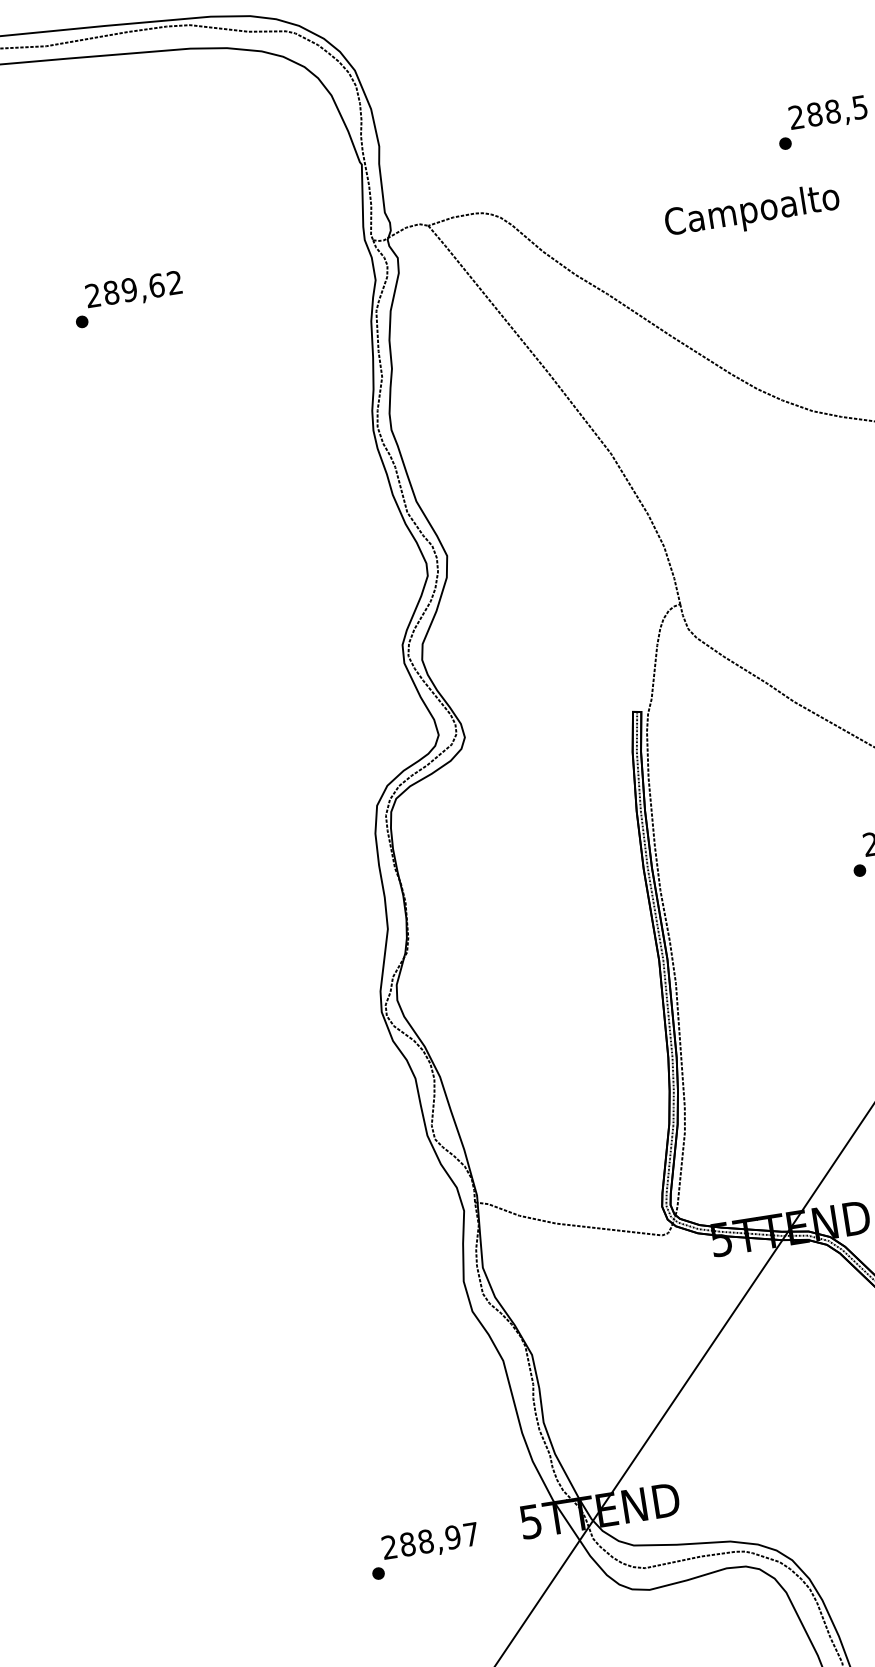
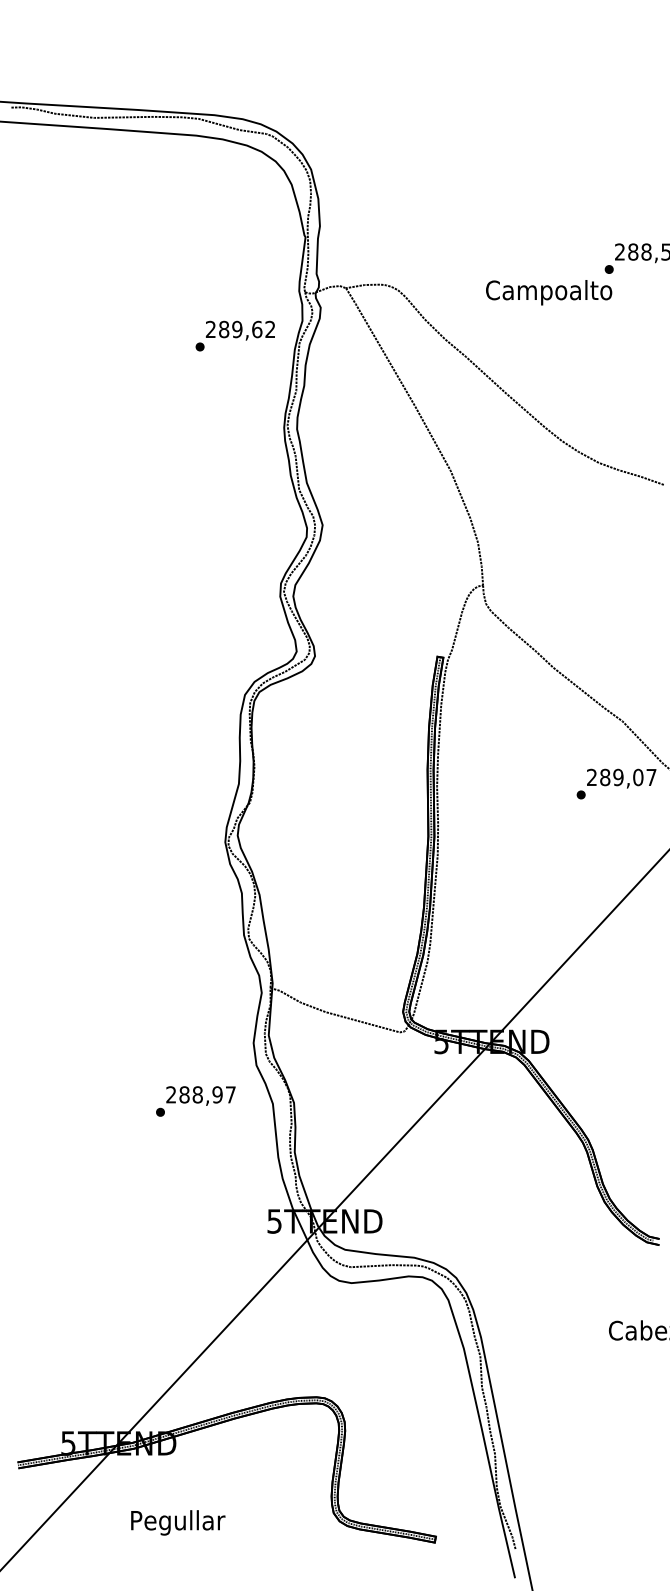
text: (752, 211) -> (549, 292), moved
text: (126, 298) -> (234, 335), moved
text: (424, 1551) -> (195, 1101), moved

